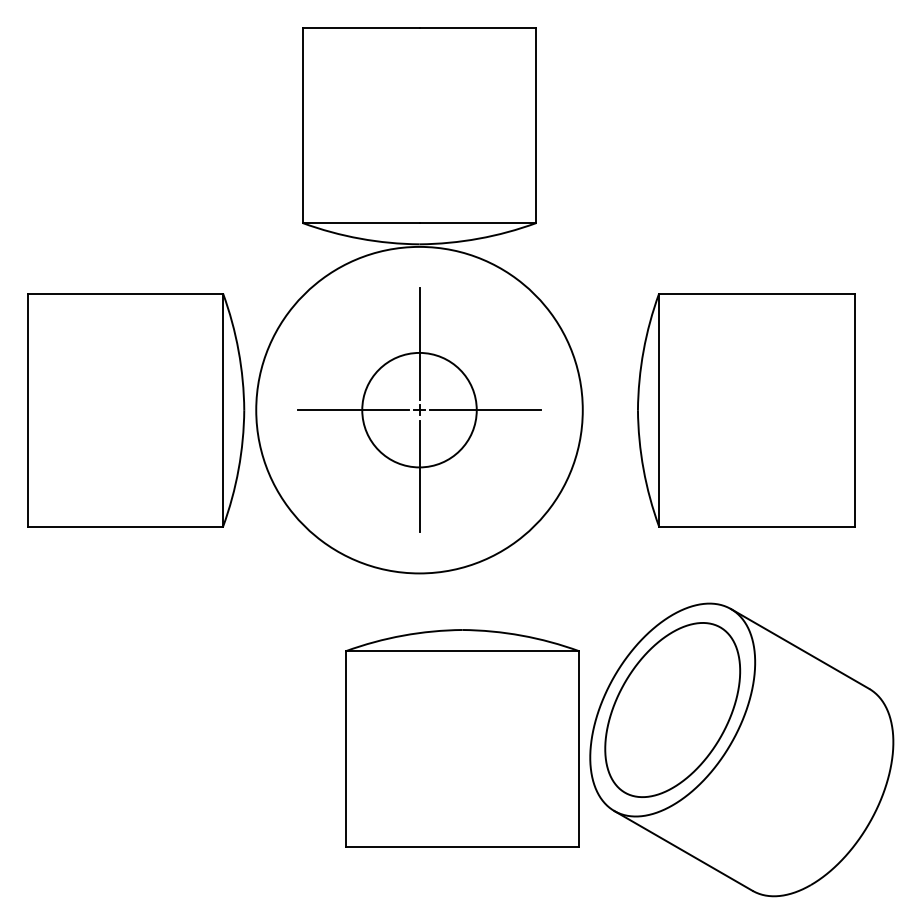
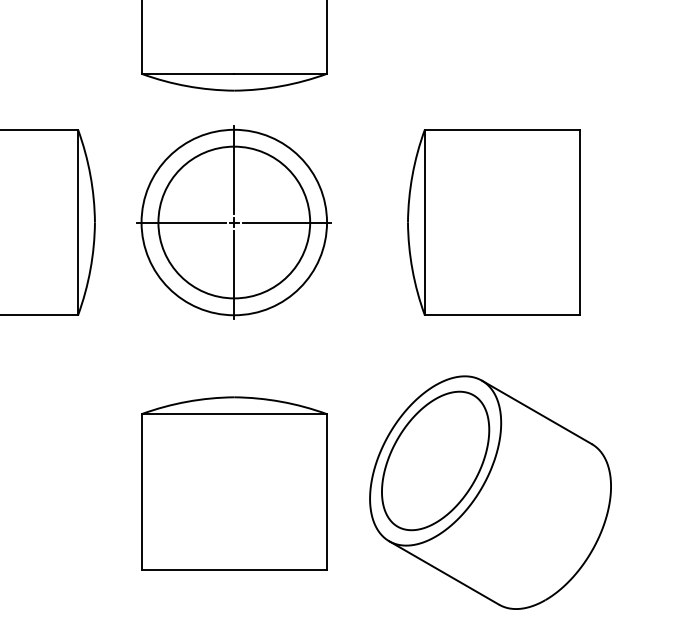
circle: (419, 409) -> (234, 222), size x0.71
circle: (419, 409) -> (234, 222), size x1.67
part: (462, 738) -> (234, 483), moved

